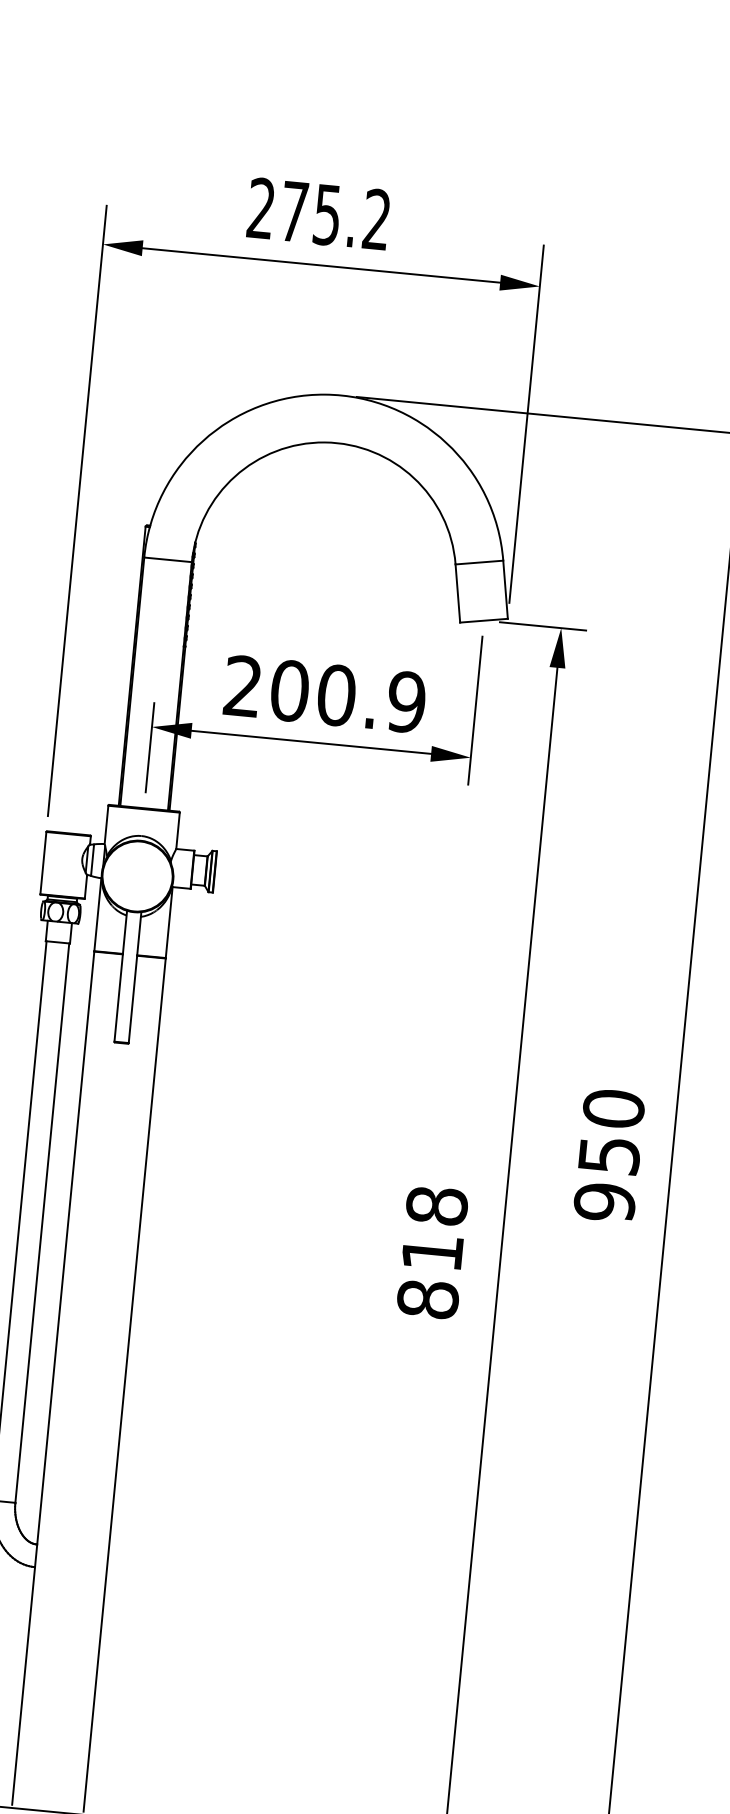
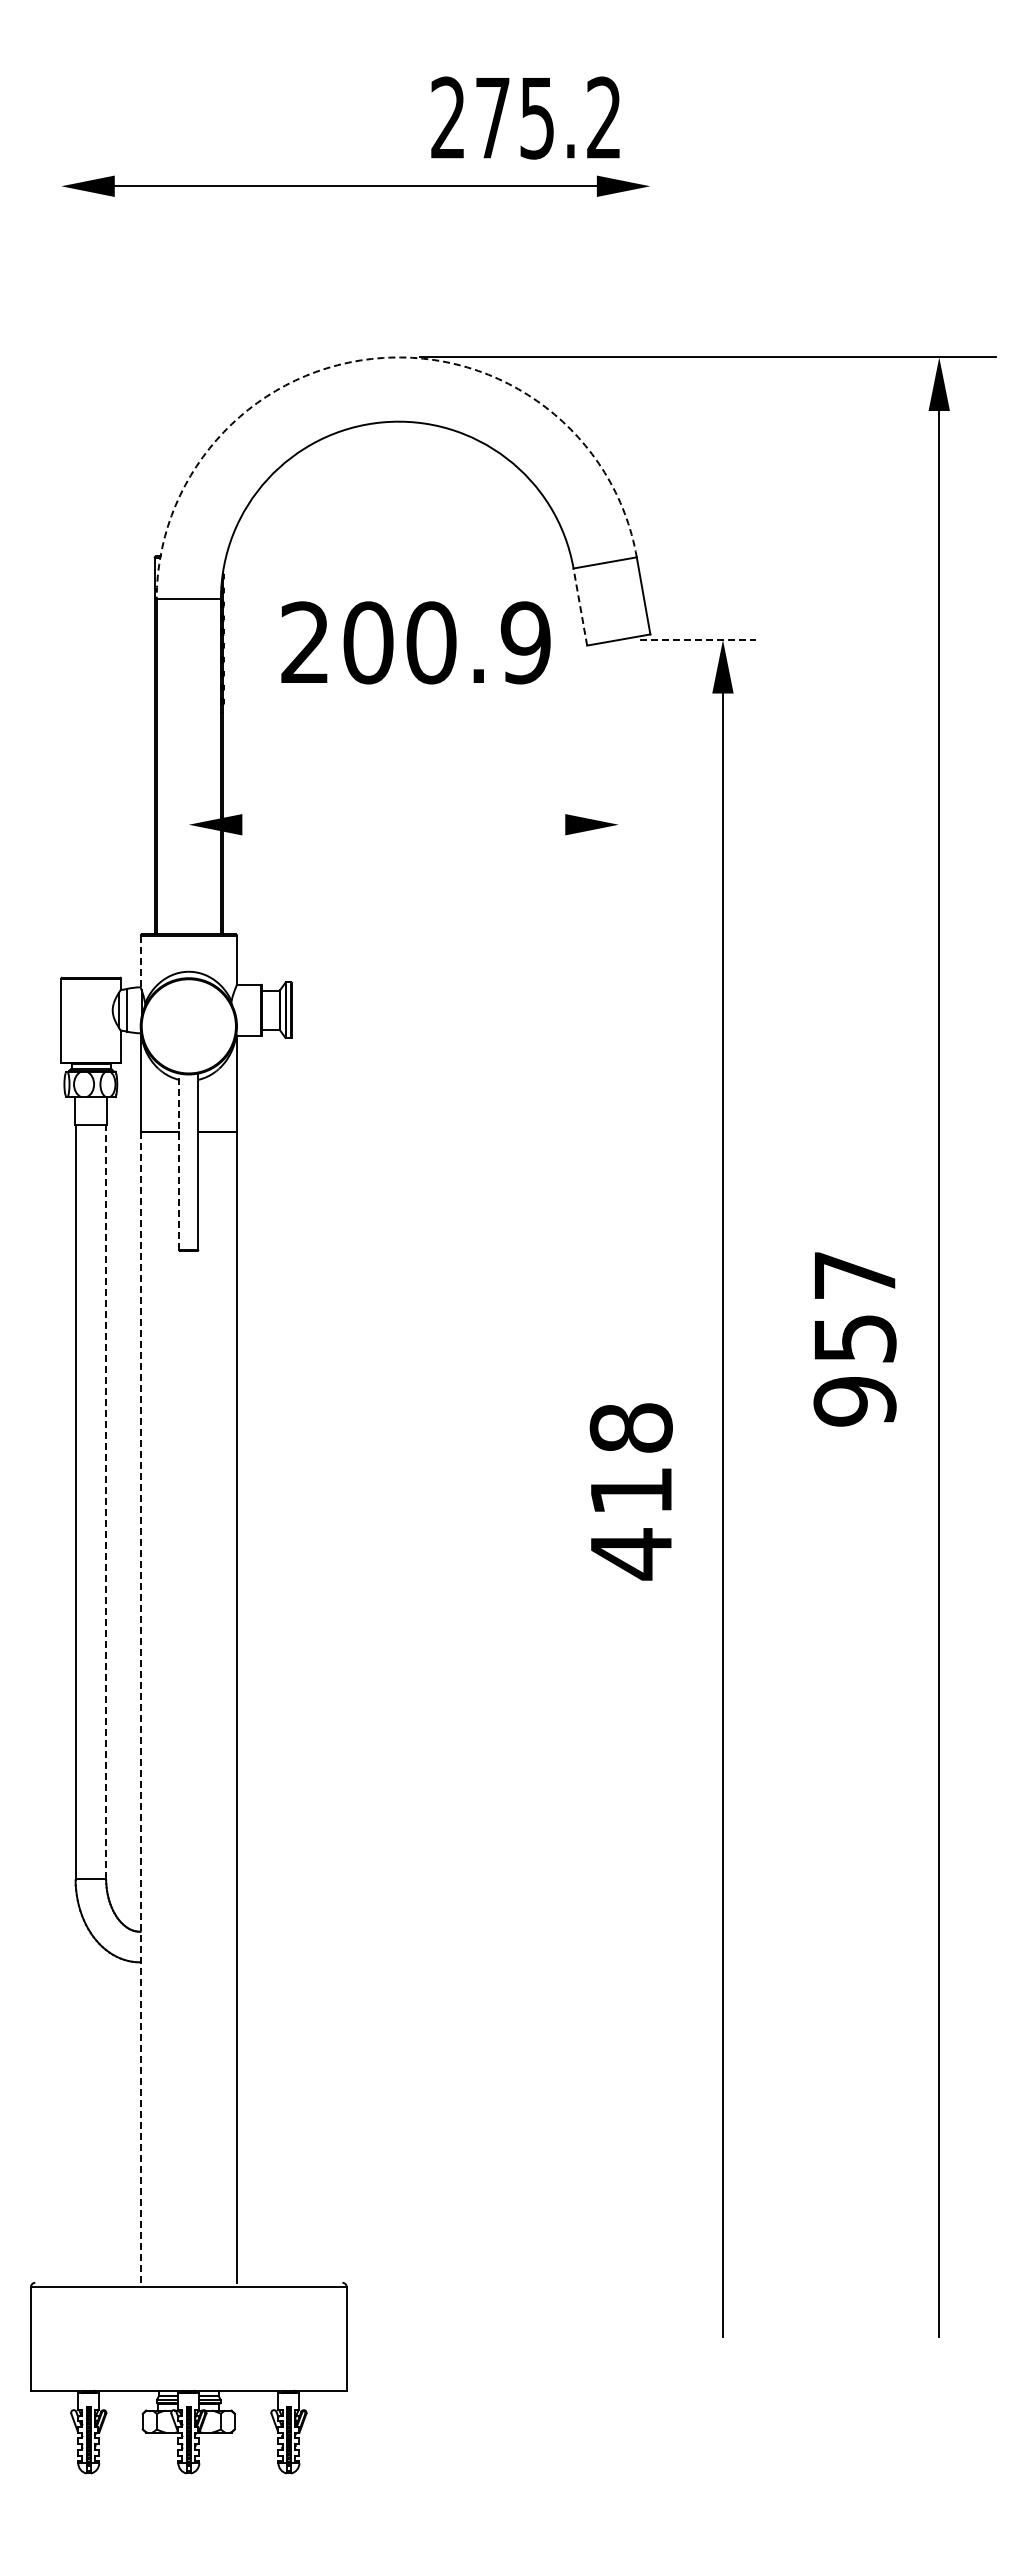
text: (318, 213) -> (525, 117), moved
arc: (325, 394) -> (377, 358), solid -> dashed
line: (526, 423) -> (650, 371), removed
line: (77, 510) -> (61, 545), removed
line: (458, 593) -> (580, 606), solid -> dashed
line: (543, 626) -> (698, 640), solid -> dashed
text: (324, 694) -> (415, 642), moved
line: (475, 710) -> (618, 761), removed
line: (311, 742) -> (403, 824), removed
line: (149, 747) -> (188, 852), removed
line: (106, 824) -> (140, 961), solid -> dashed
line: (121, 976) -> (179, 1161), solid -> dashed
text: (613, 1108) -> (854, 1275), 950 -> 957
line: (42, 1222) -> (106, 1501), solid -> dashed
text: (427, 1299) -> (630, 1554), 818 -> 418
line: (53, 1378) -> (140, 1707), solid -> dashed

